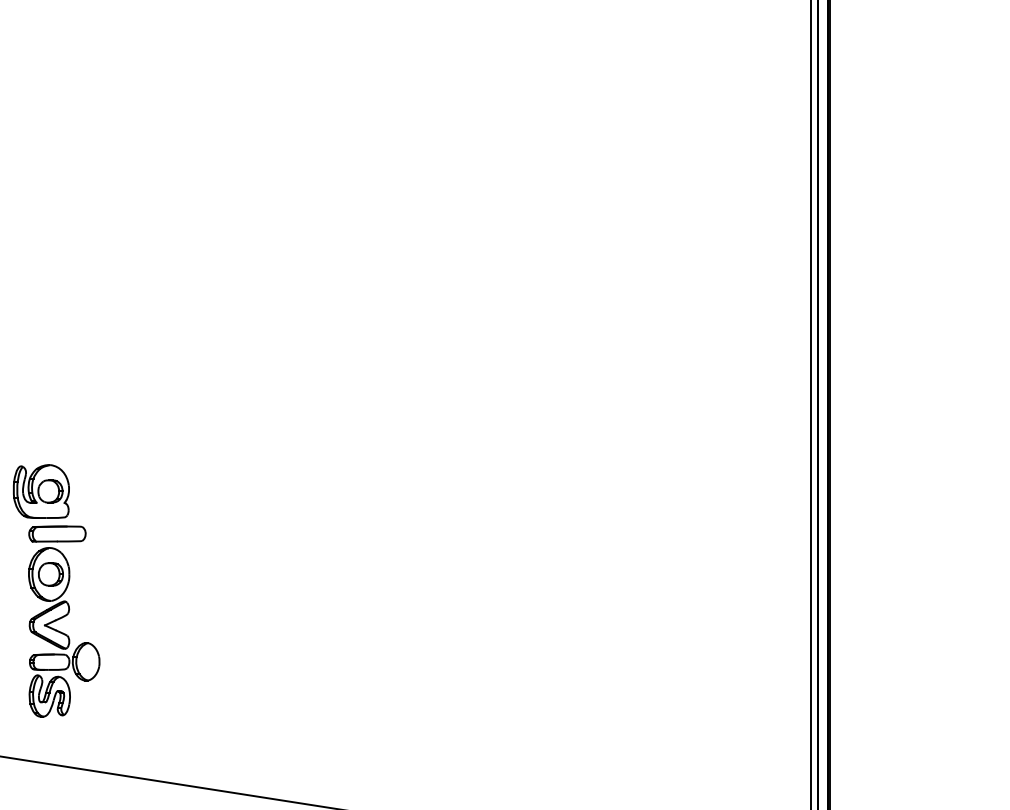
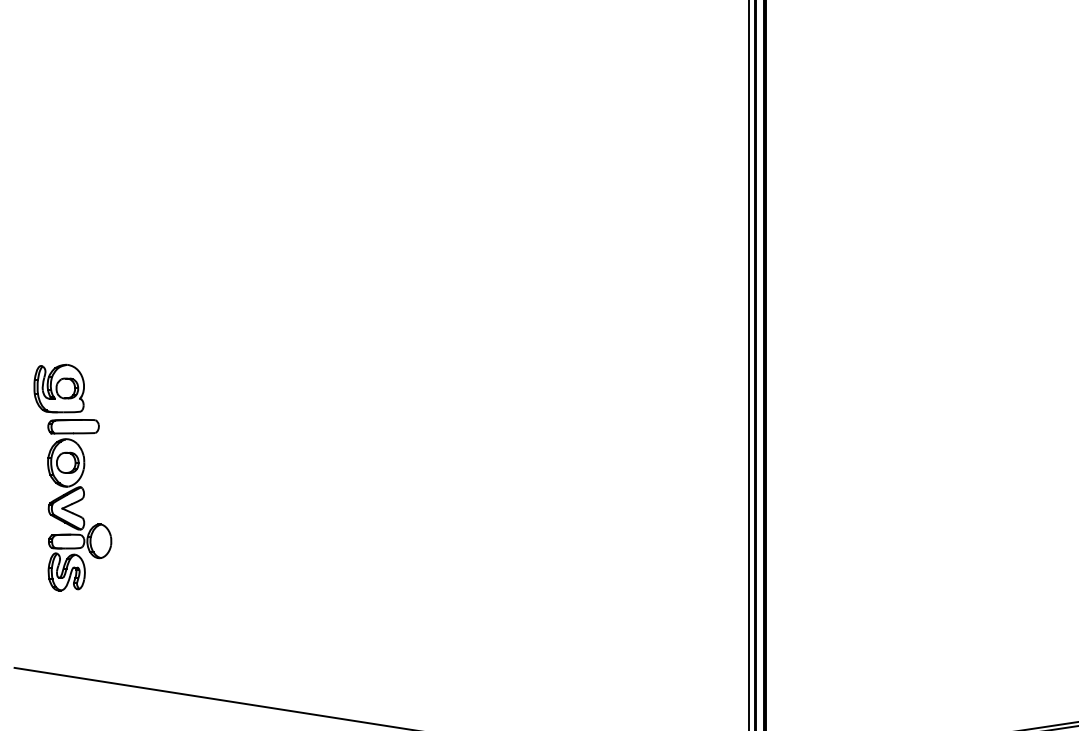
part: (56, 590) -> (72, 477), moved

